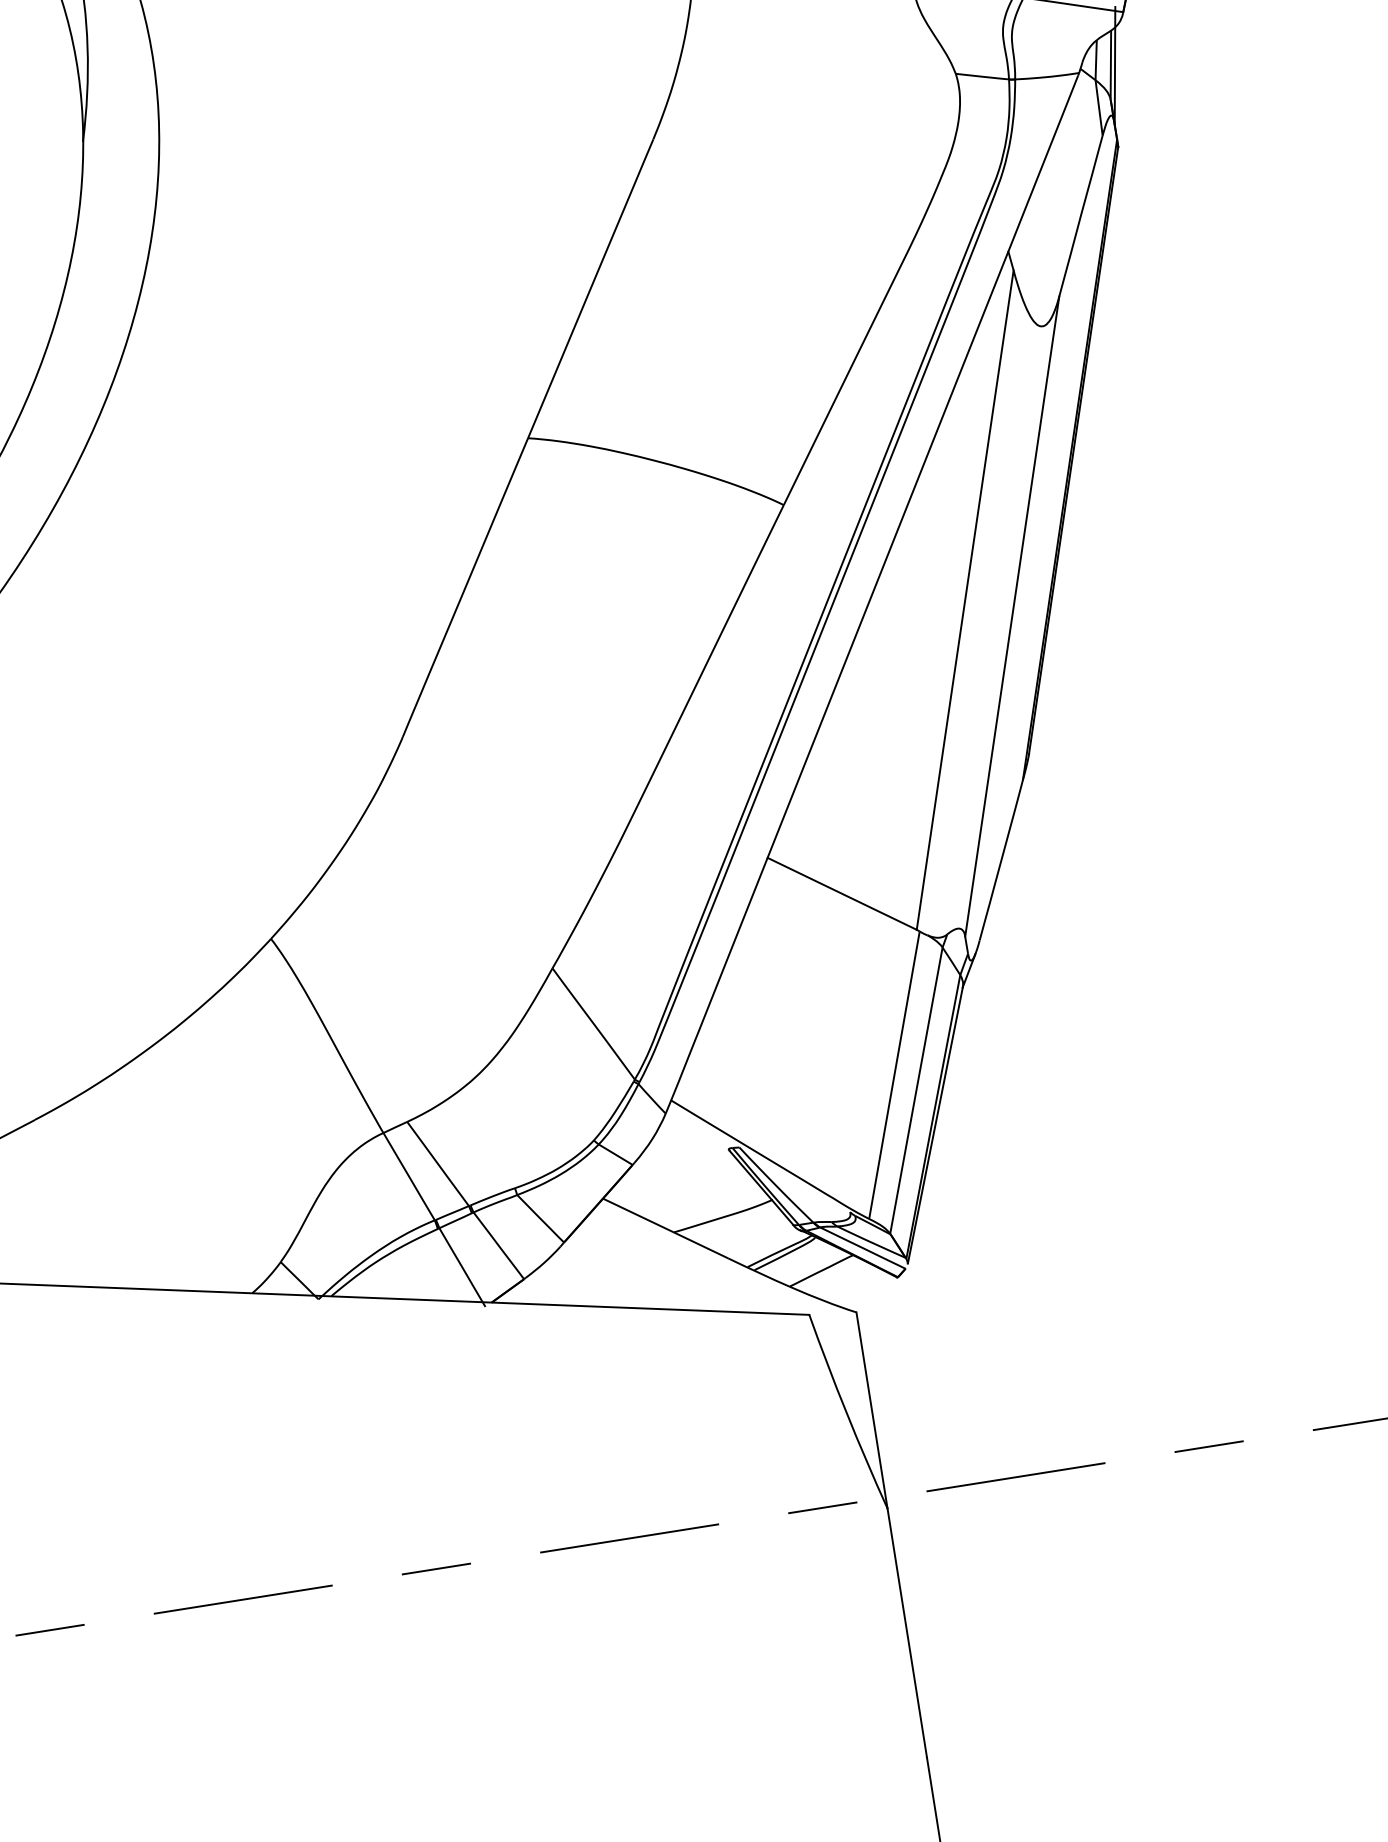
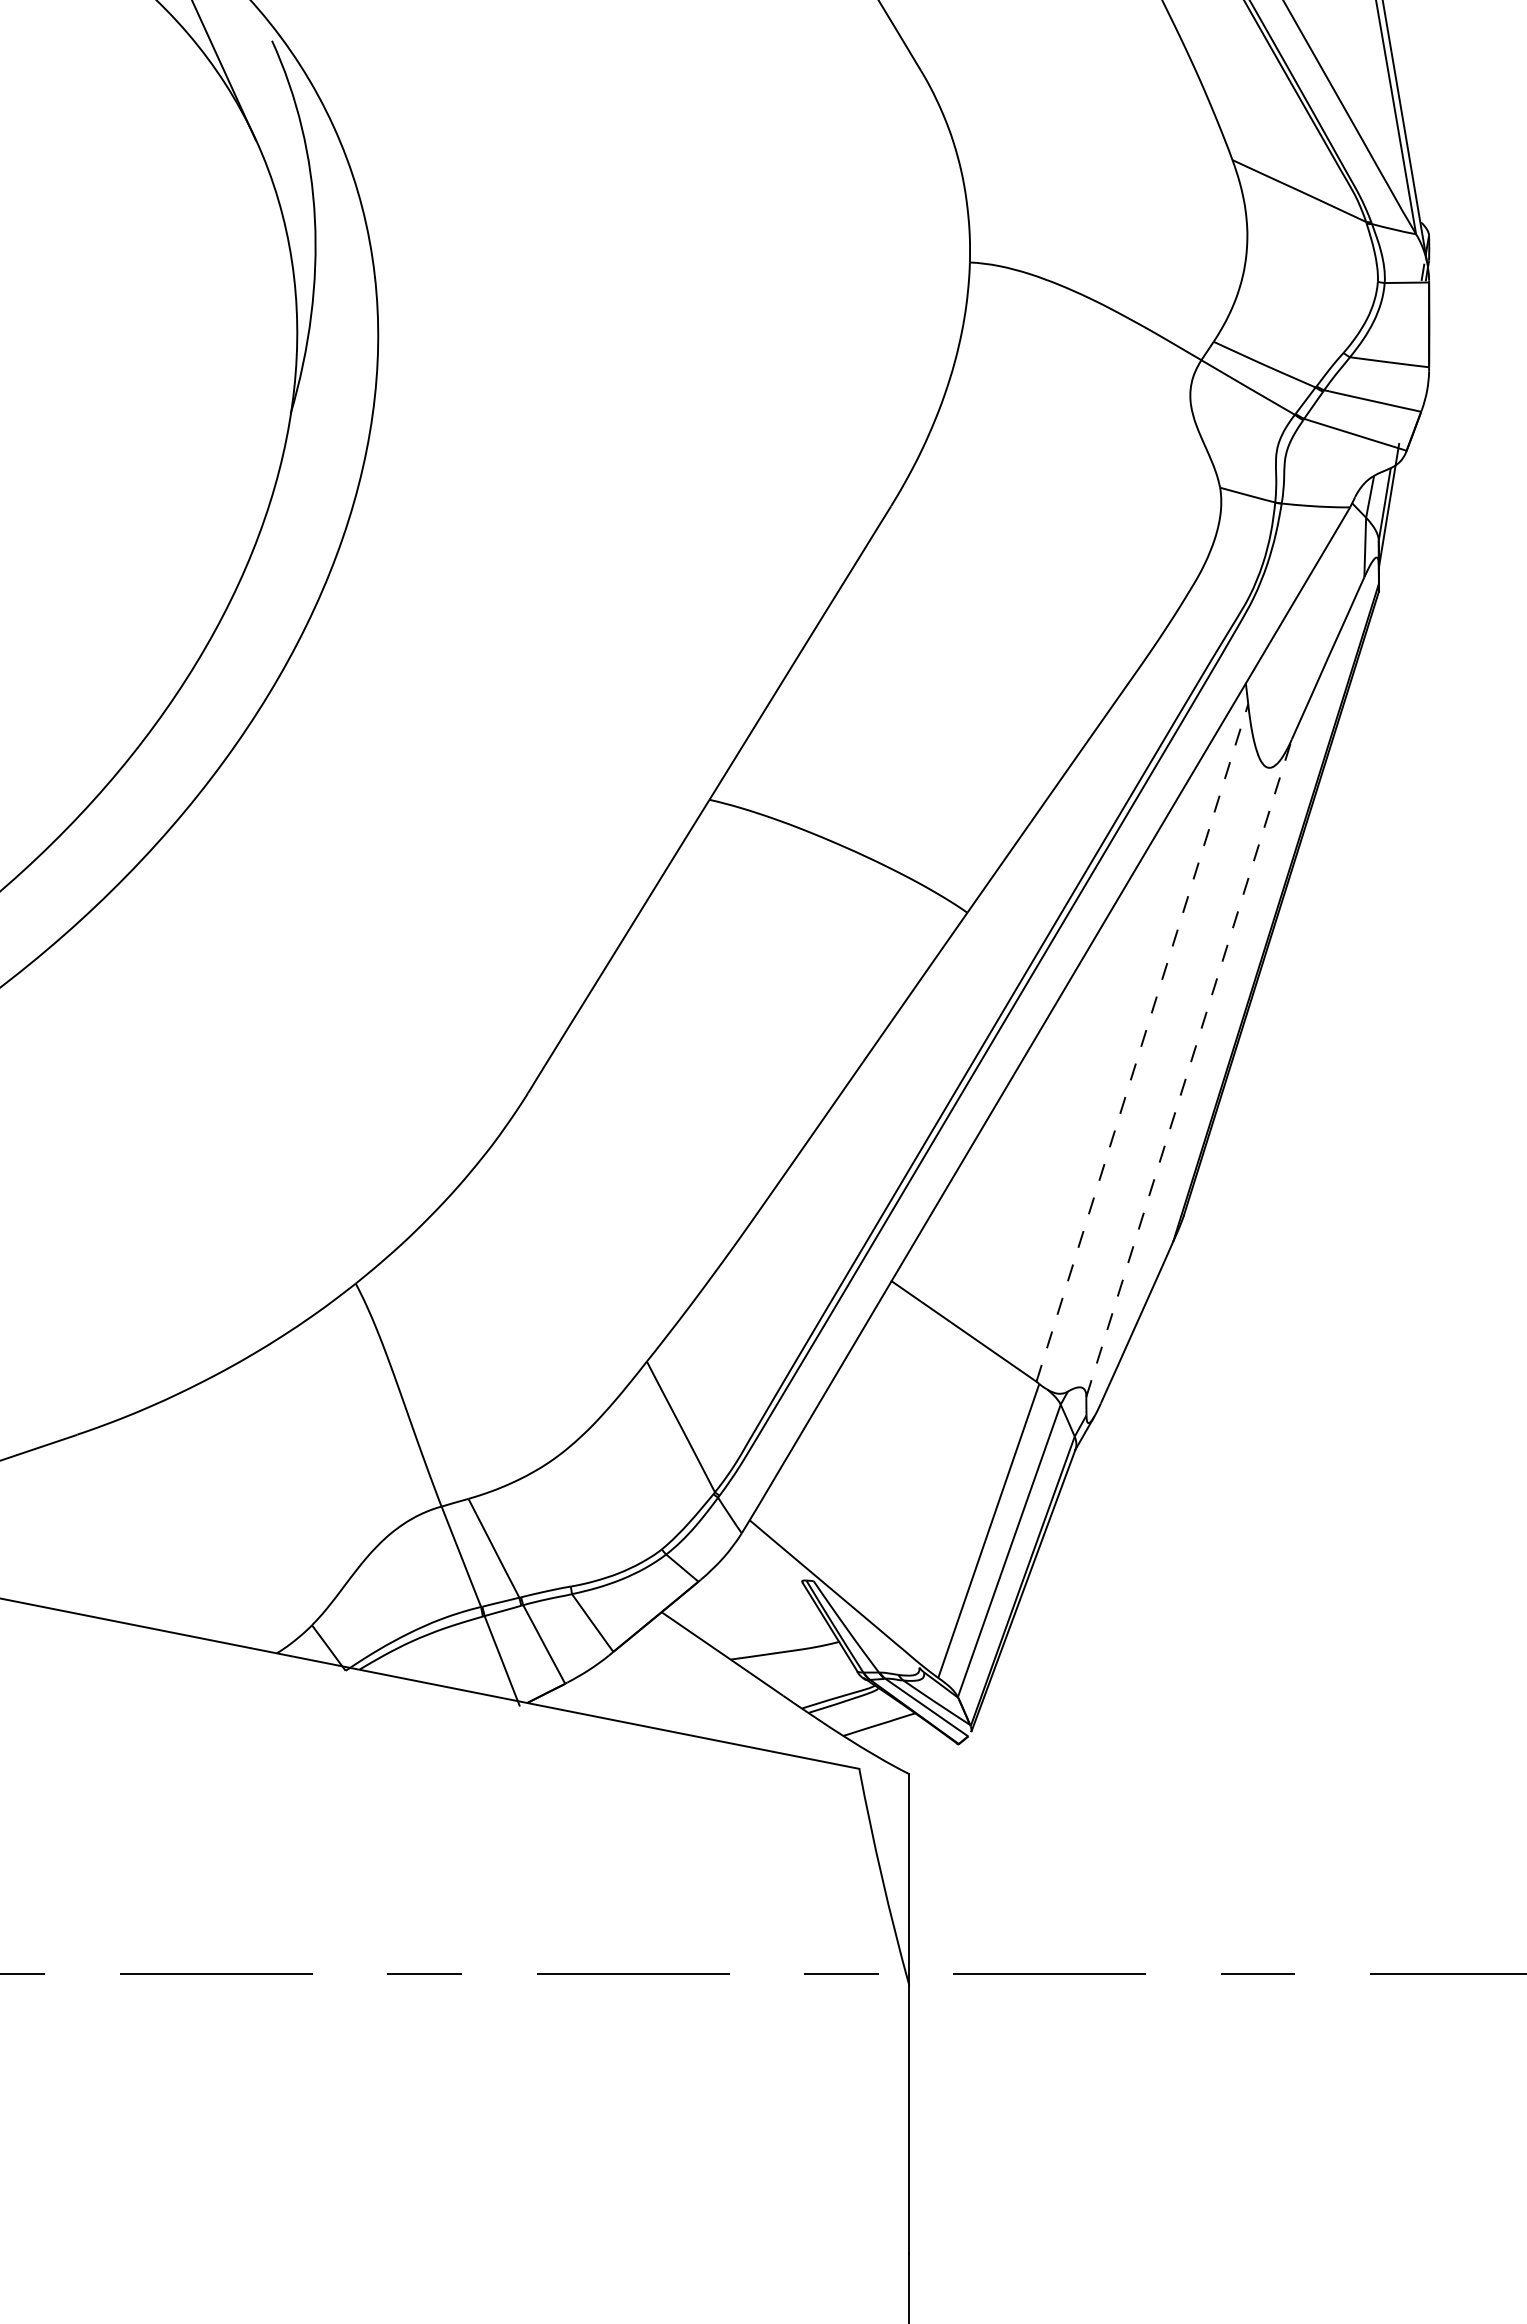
line: (965, 599) -> (1142, 1042), solid -> dashed
line: (1012, 616) -> (1189, 1068), solid -> dashed

